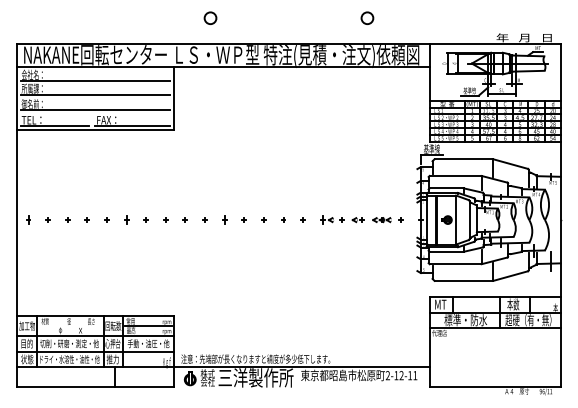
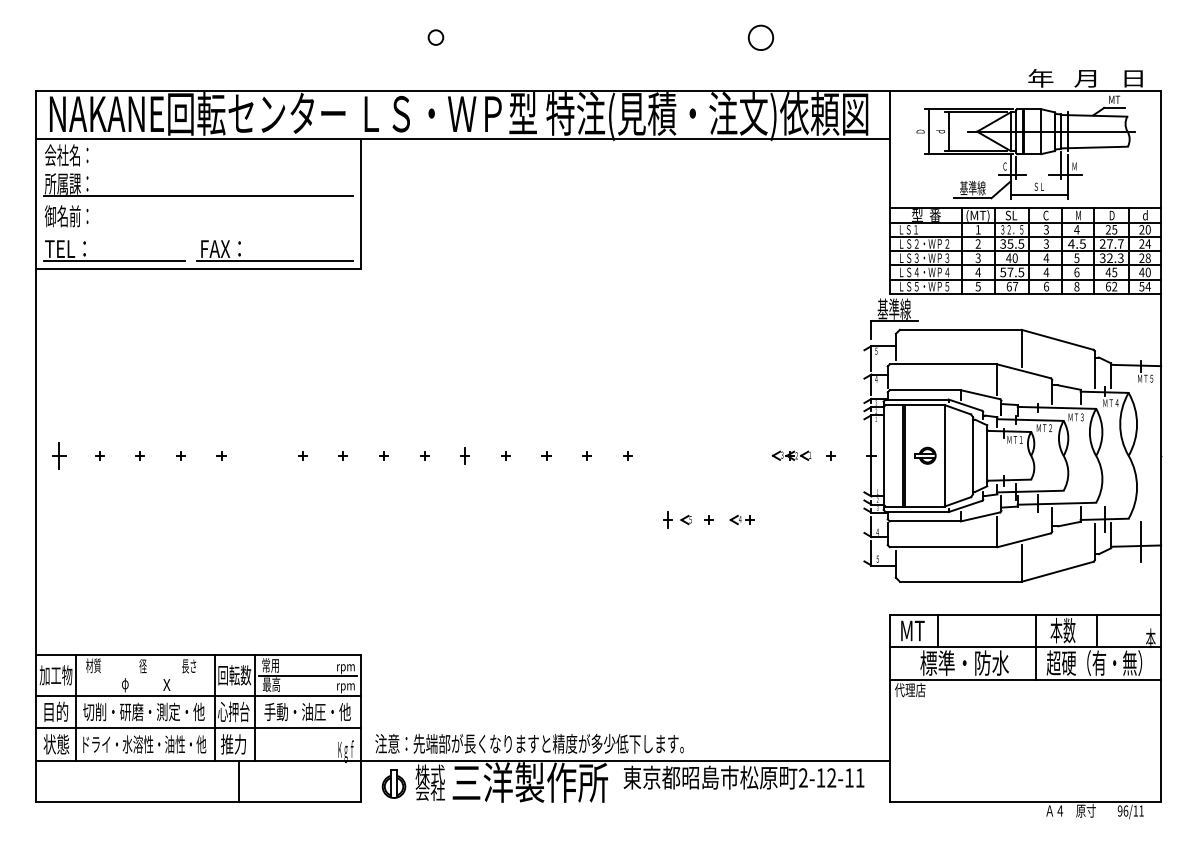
circle: (210, 17) -> (435, 36), size x0.6
line: (95, 81) -> (197, 168), removed
line: (95, 110) -> (197, 228), removed
part: (28, 219) -> (58, 454), size x1.6
part: (126, 219) -> (261, 454), removed
part: (342, 219) -> (709, 518), moved

